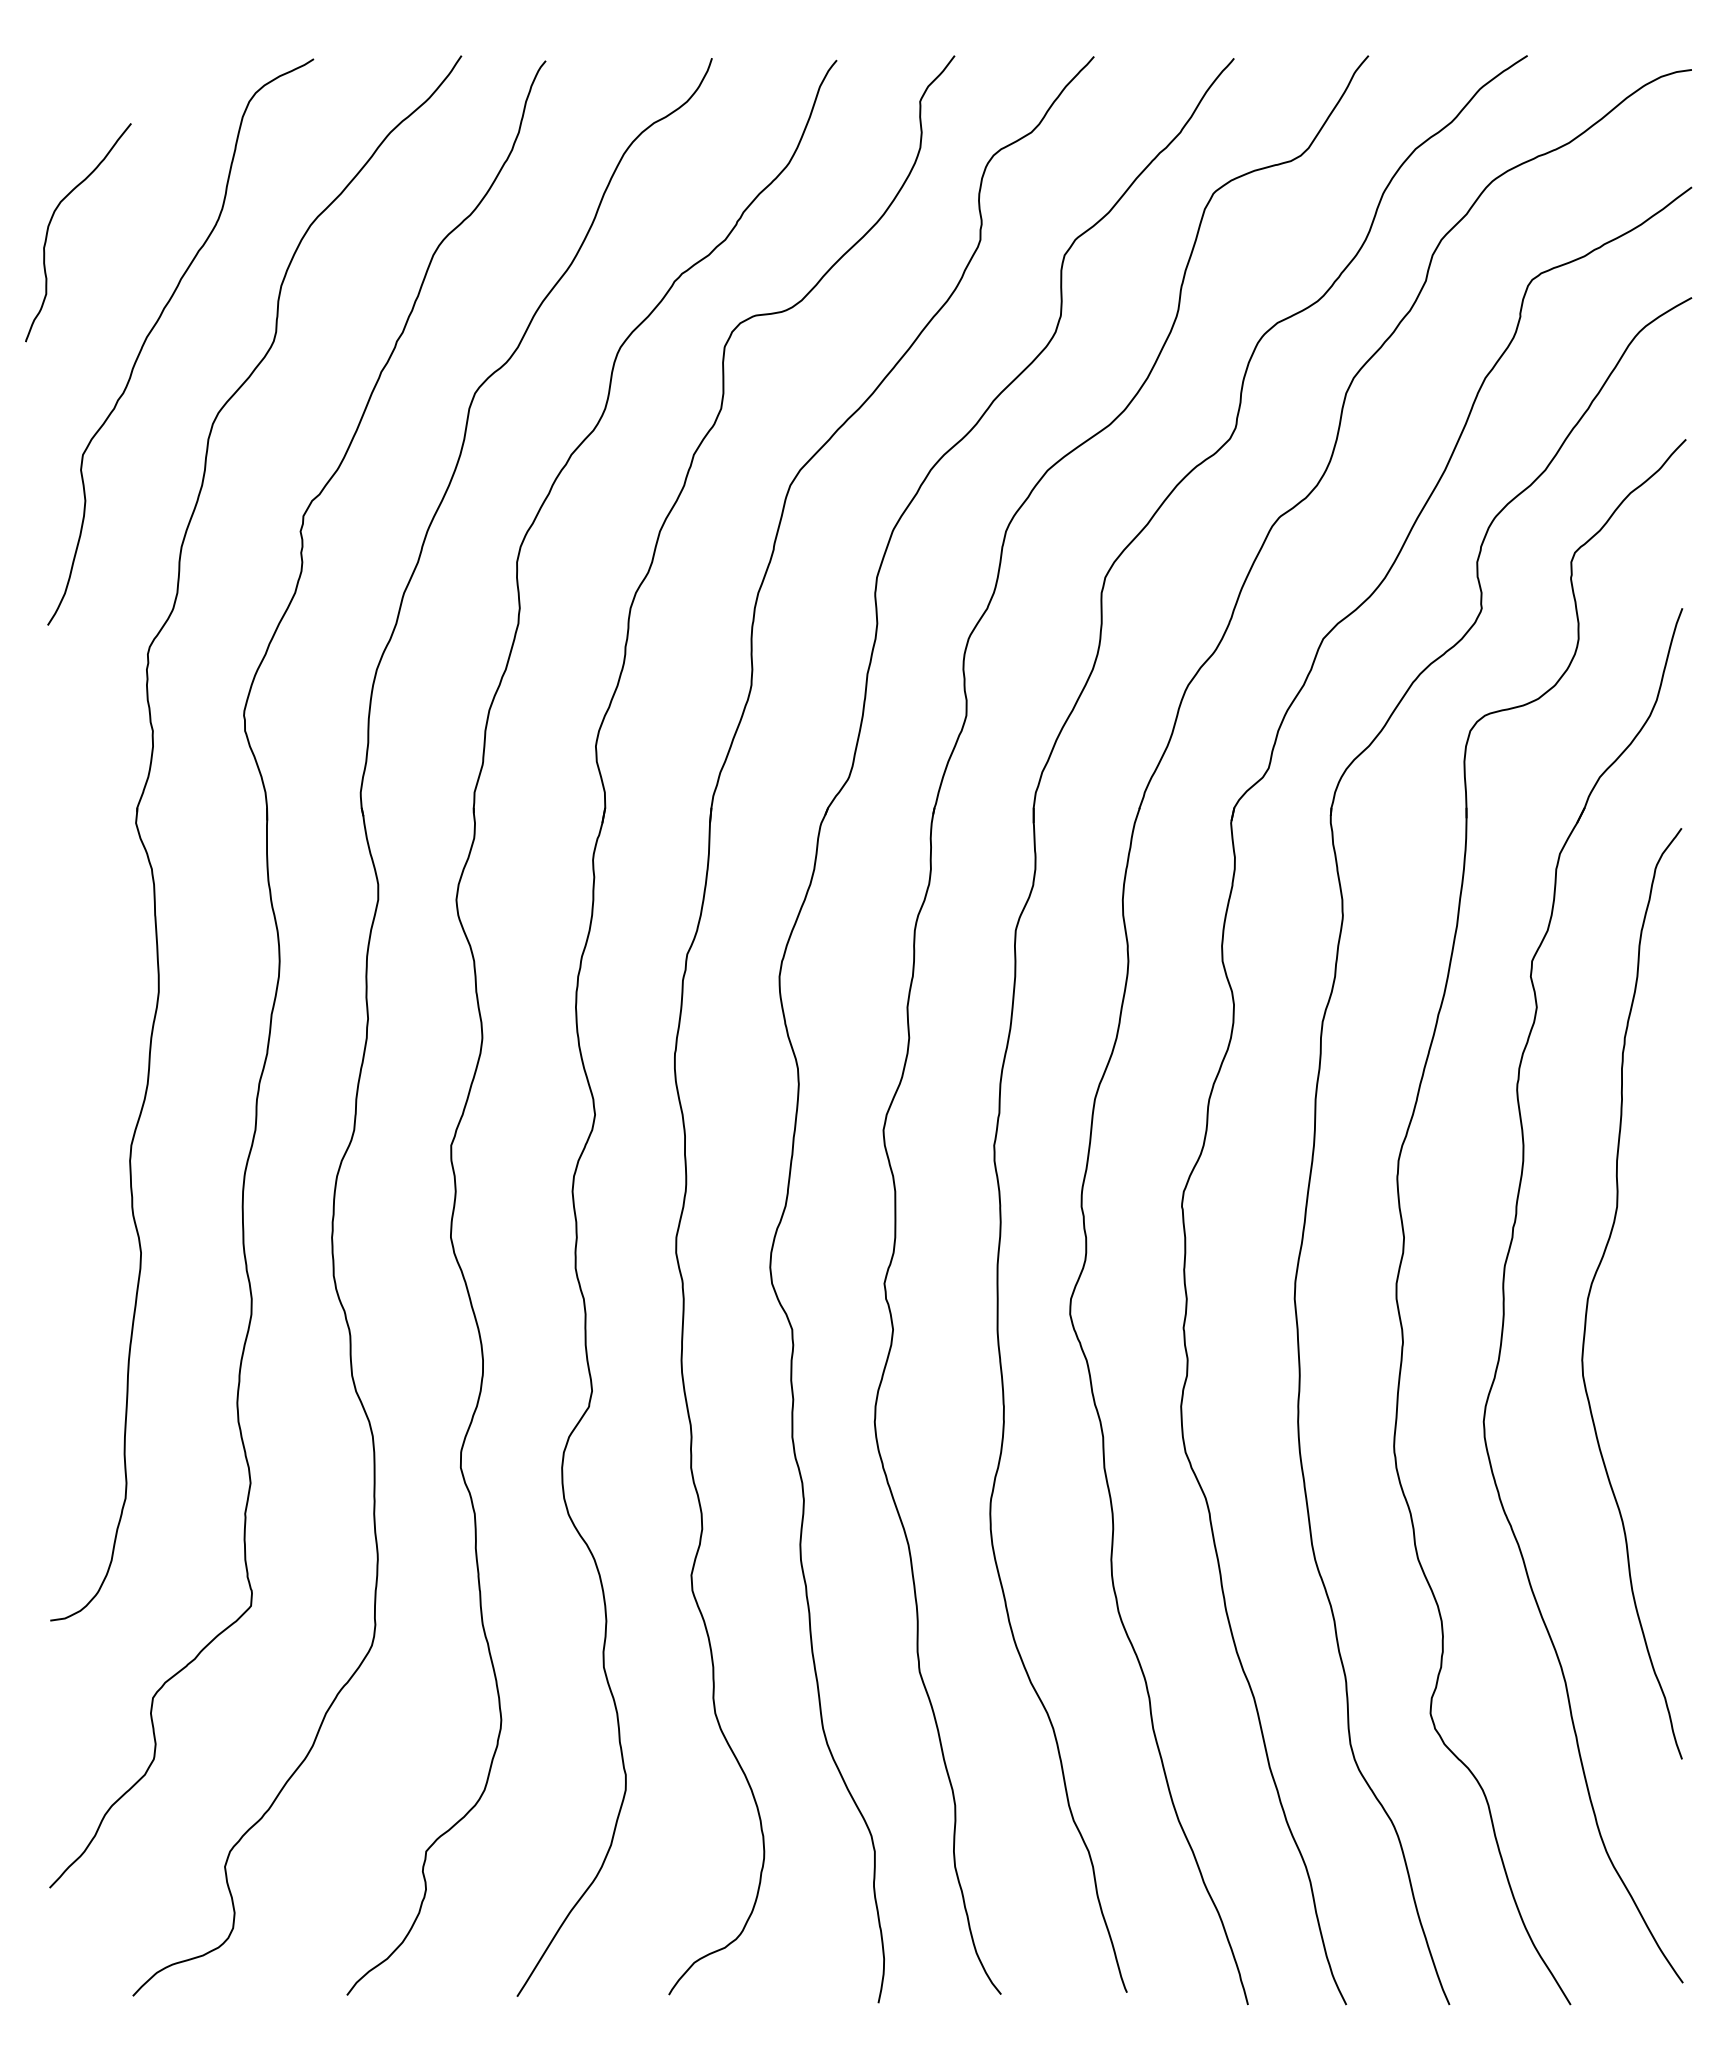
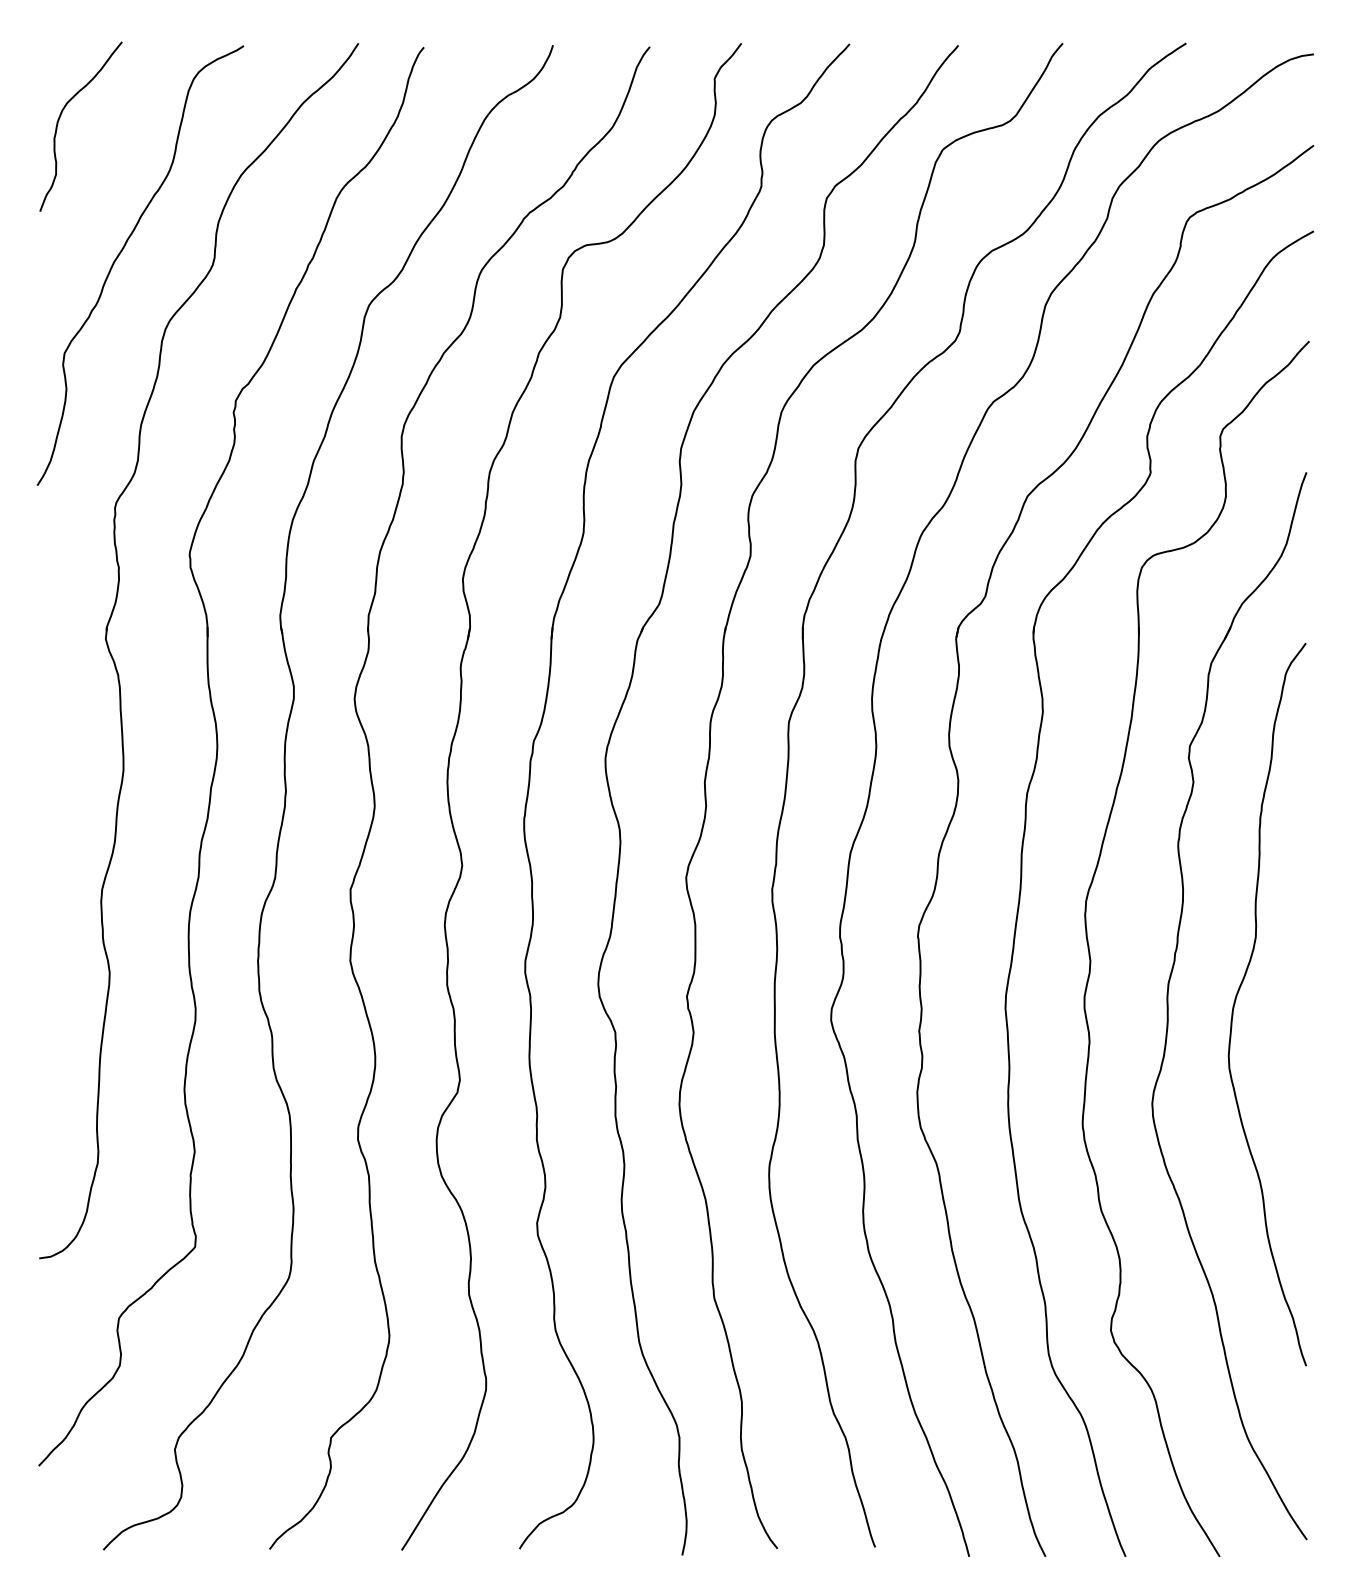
curve: (51, 222) -> (60, 118), moved

